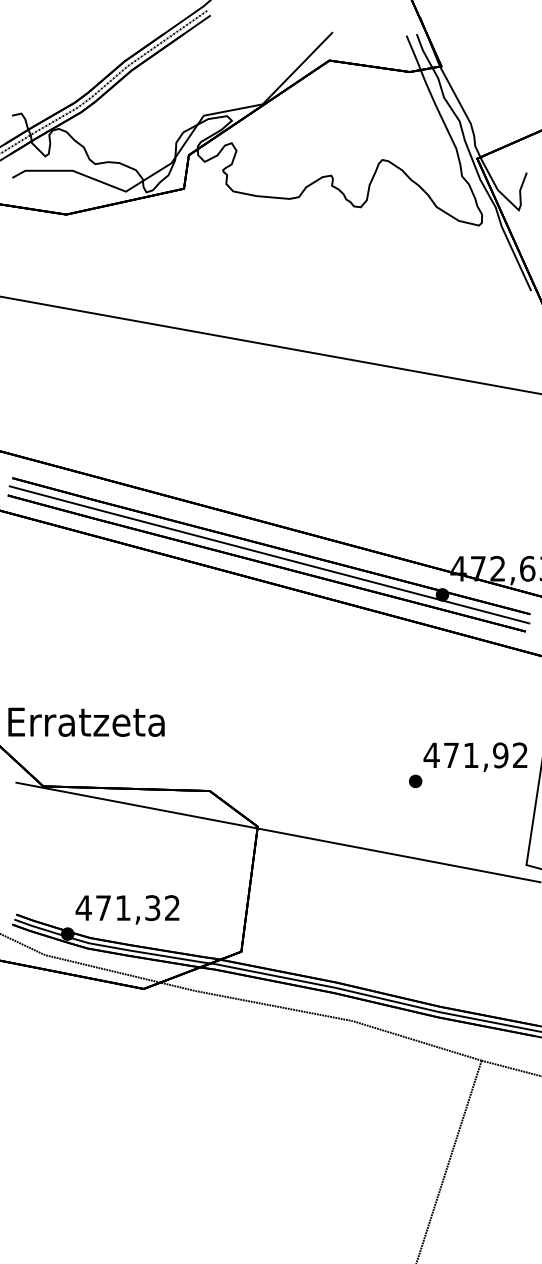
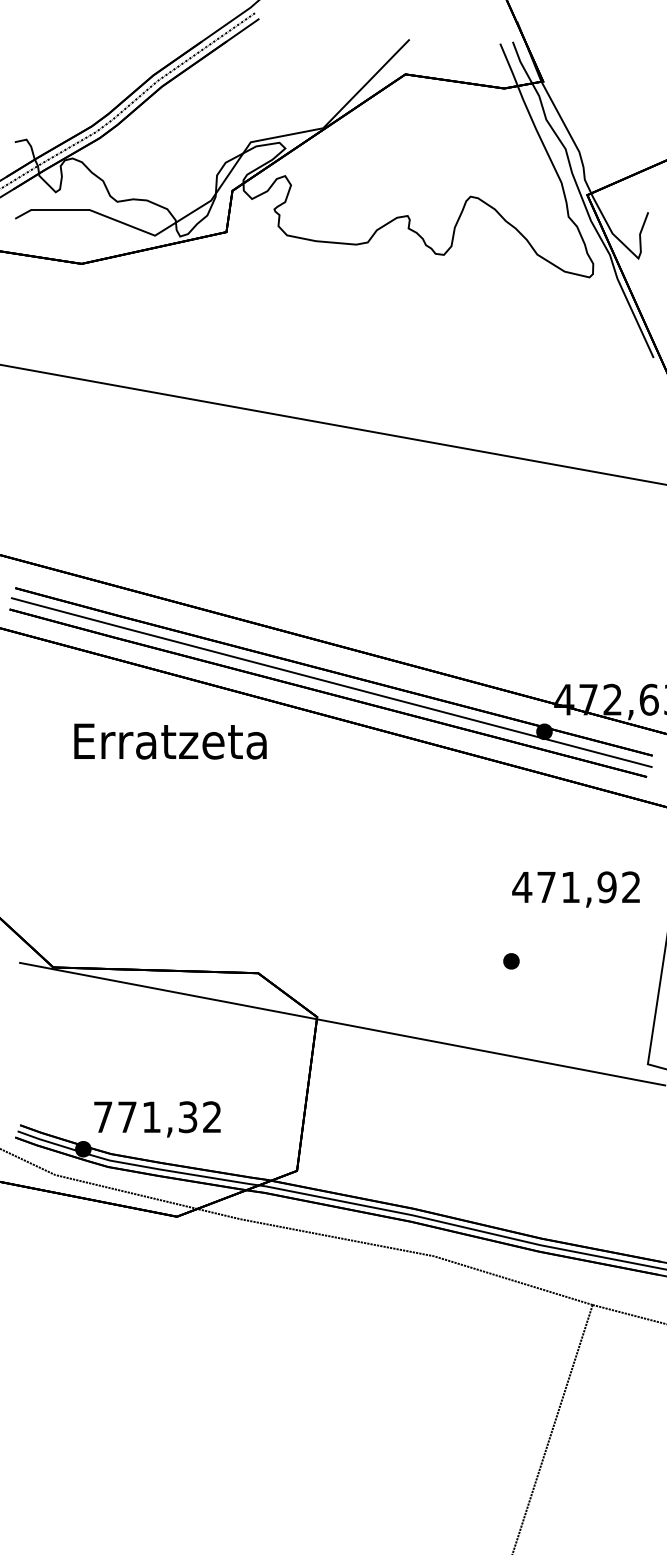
text: (86, 722) -> (170, 741), moved
text: (474, 757) -> (575, 889), moved
text: (84, 907) -> (103, 1116), 471,32 -> 771,32

